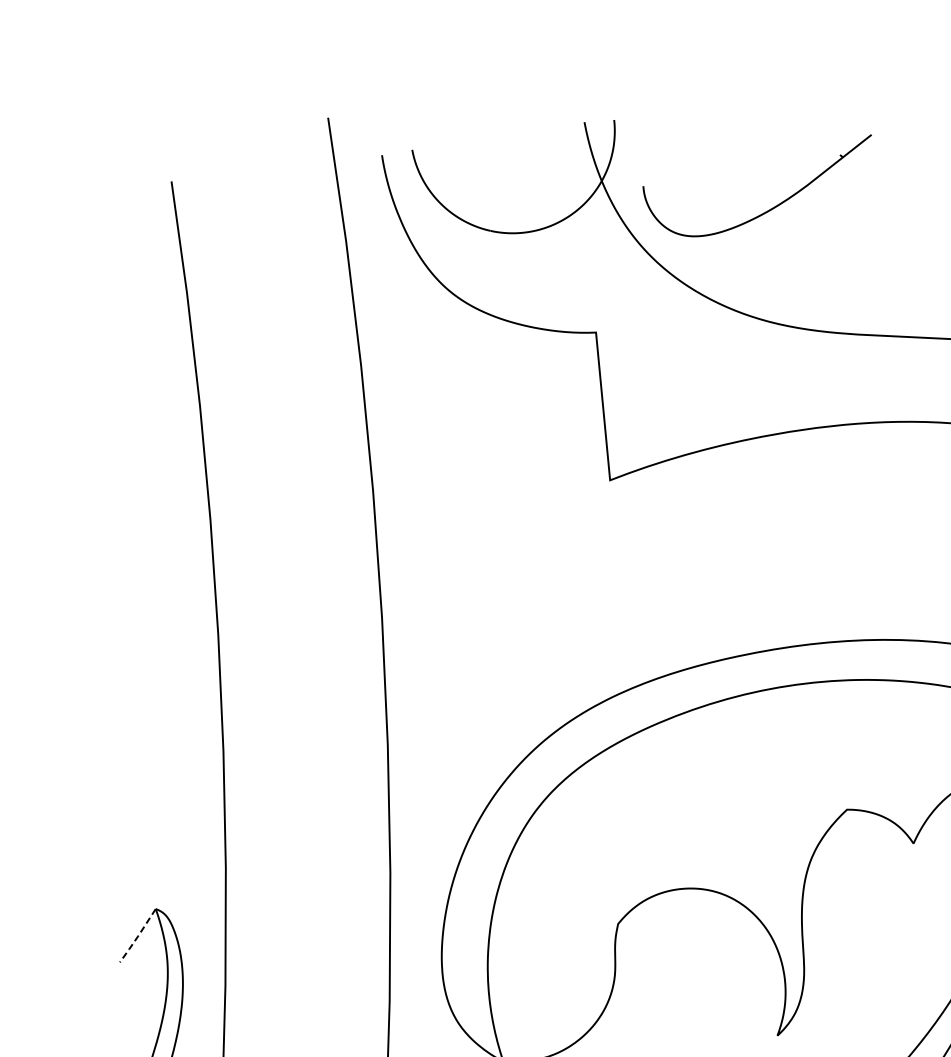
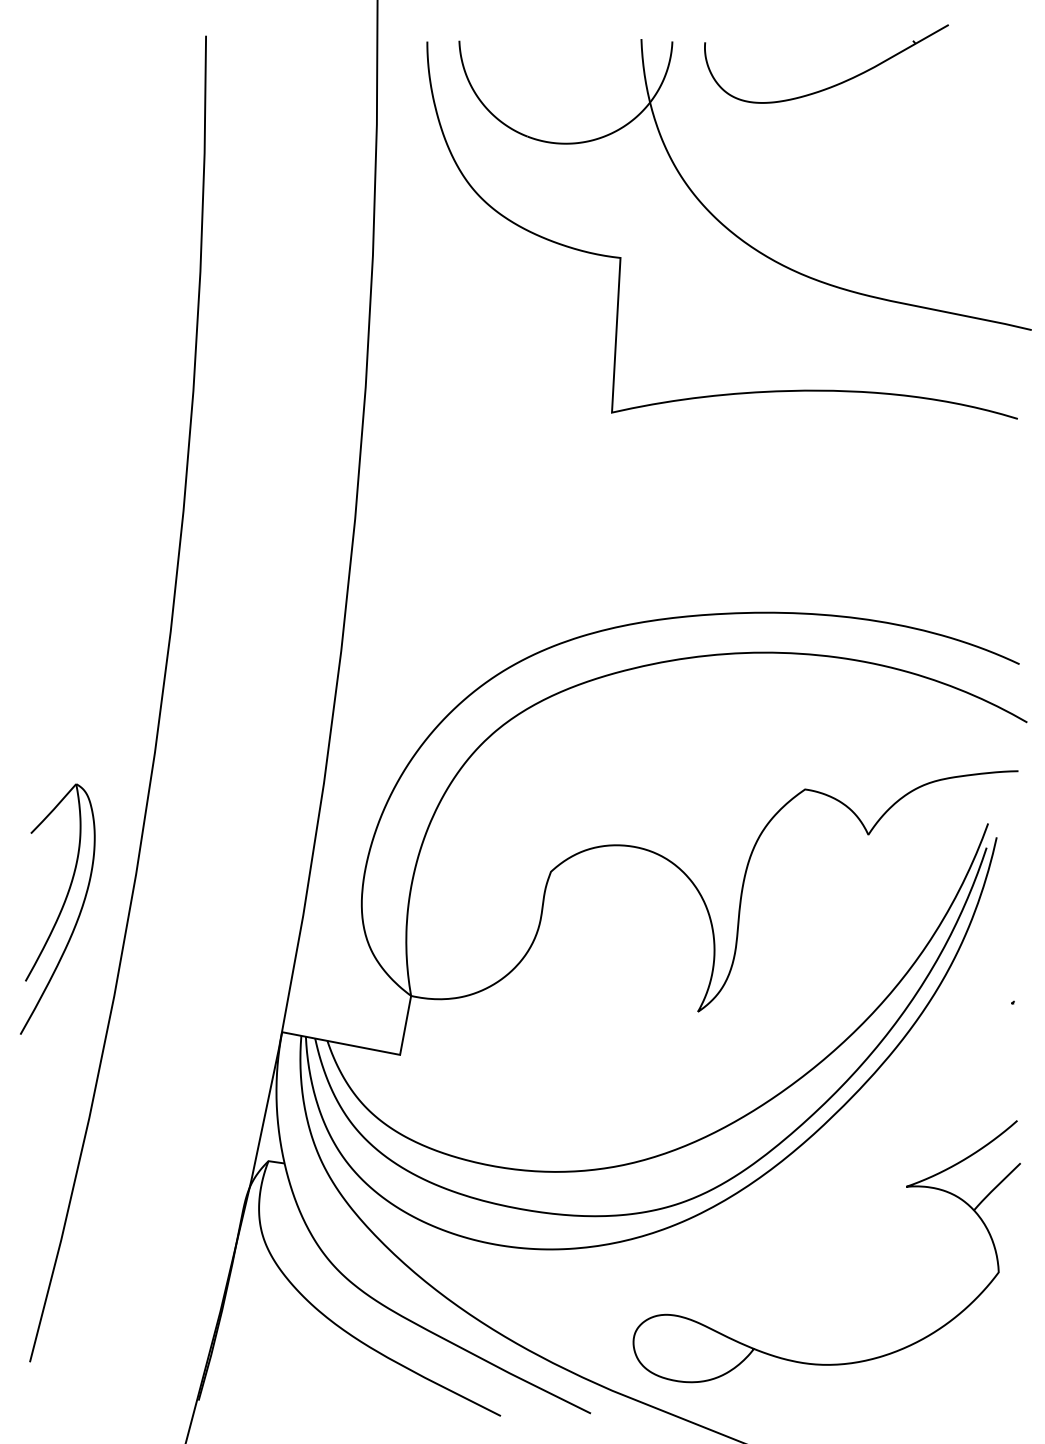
part: (770, 208) -> (832, 85), moved
line: (138, 936) -> (54, 809), dashed -> solid

